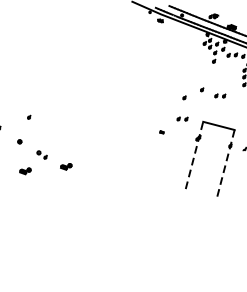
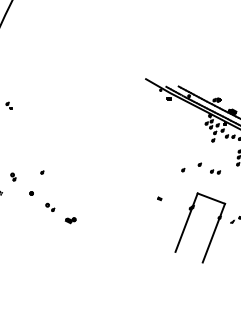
part: (182, 118) -> (179, 188), removed
line: (194, 155) -> (186, 222), dashed -> solid
line: (225, 164) -> (213, 233), dashed -> solid
part: (25, 171) -> (33, 220), removed

